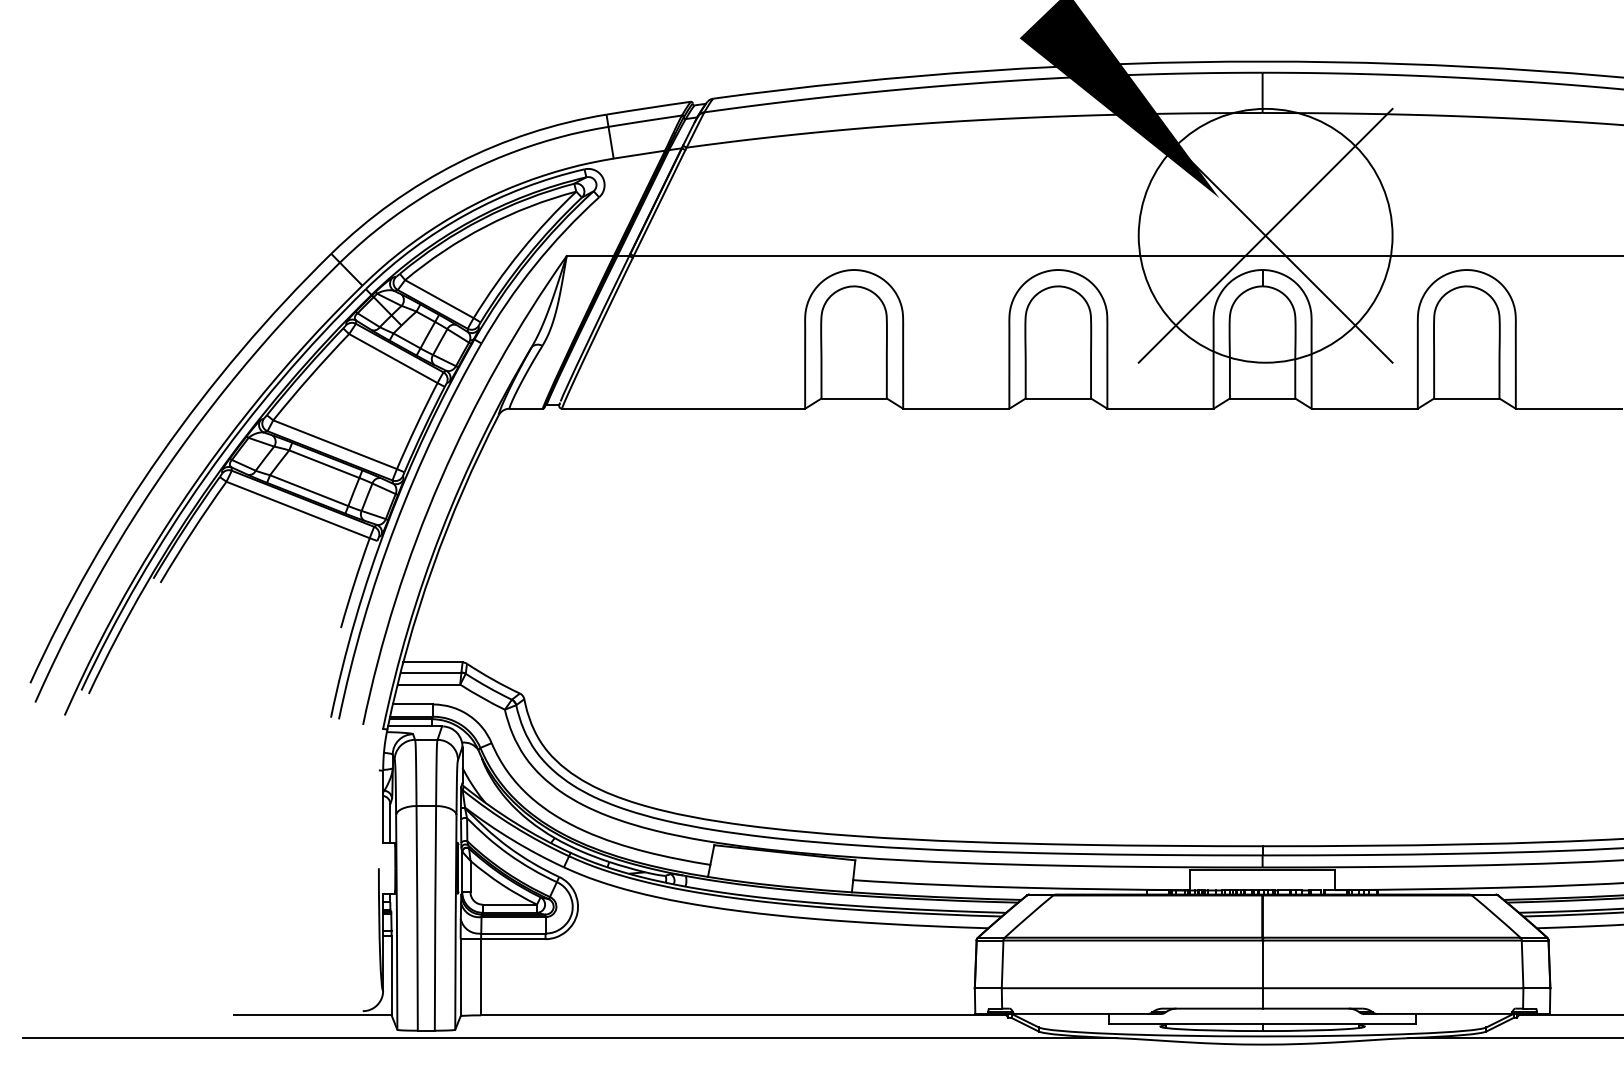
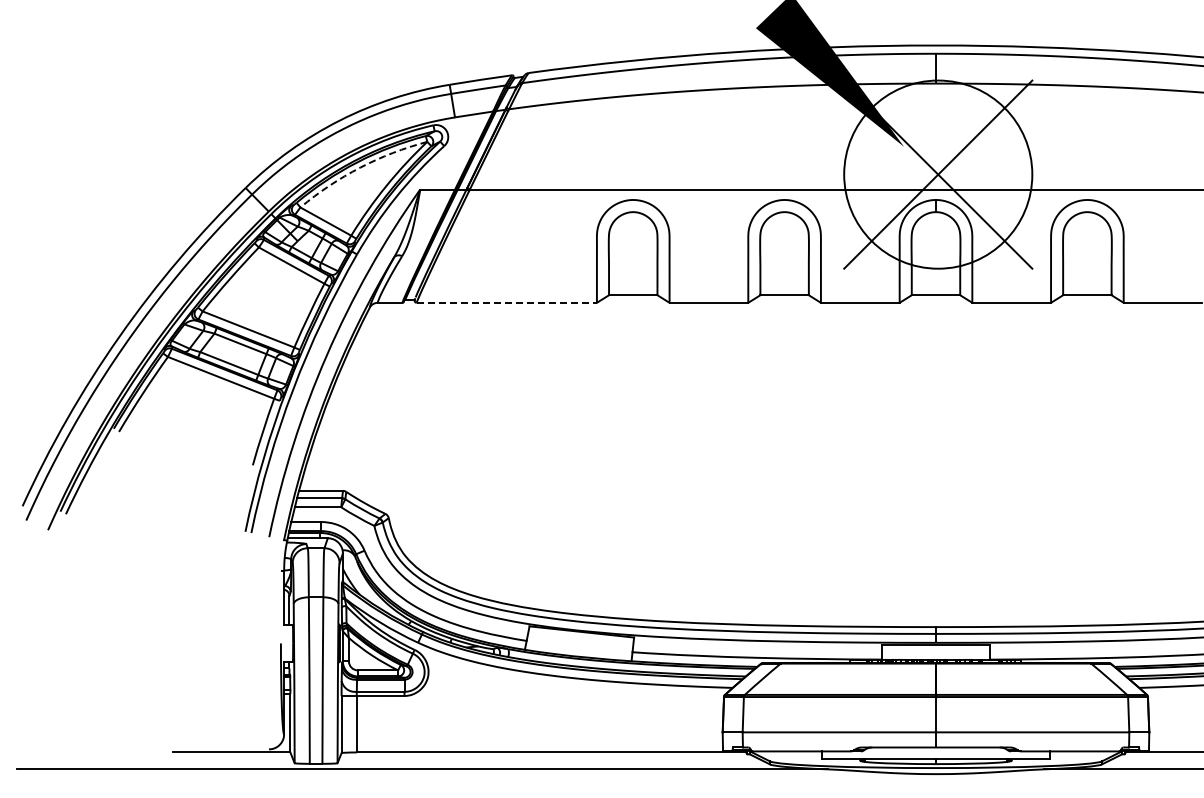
arc: (486, 226) -> (360, 167), solid -> dashed
line: (684, 408) -> (507, 302), solid -> dashed

